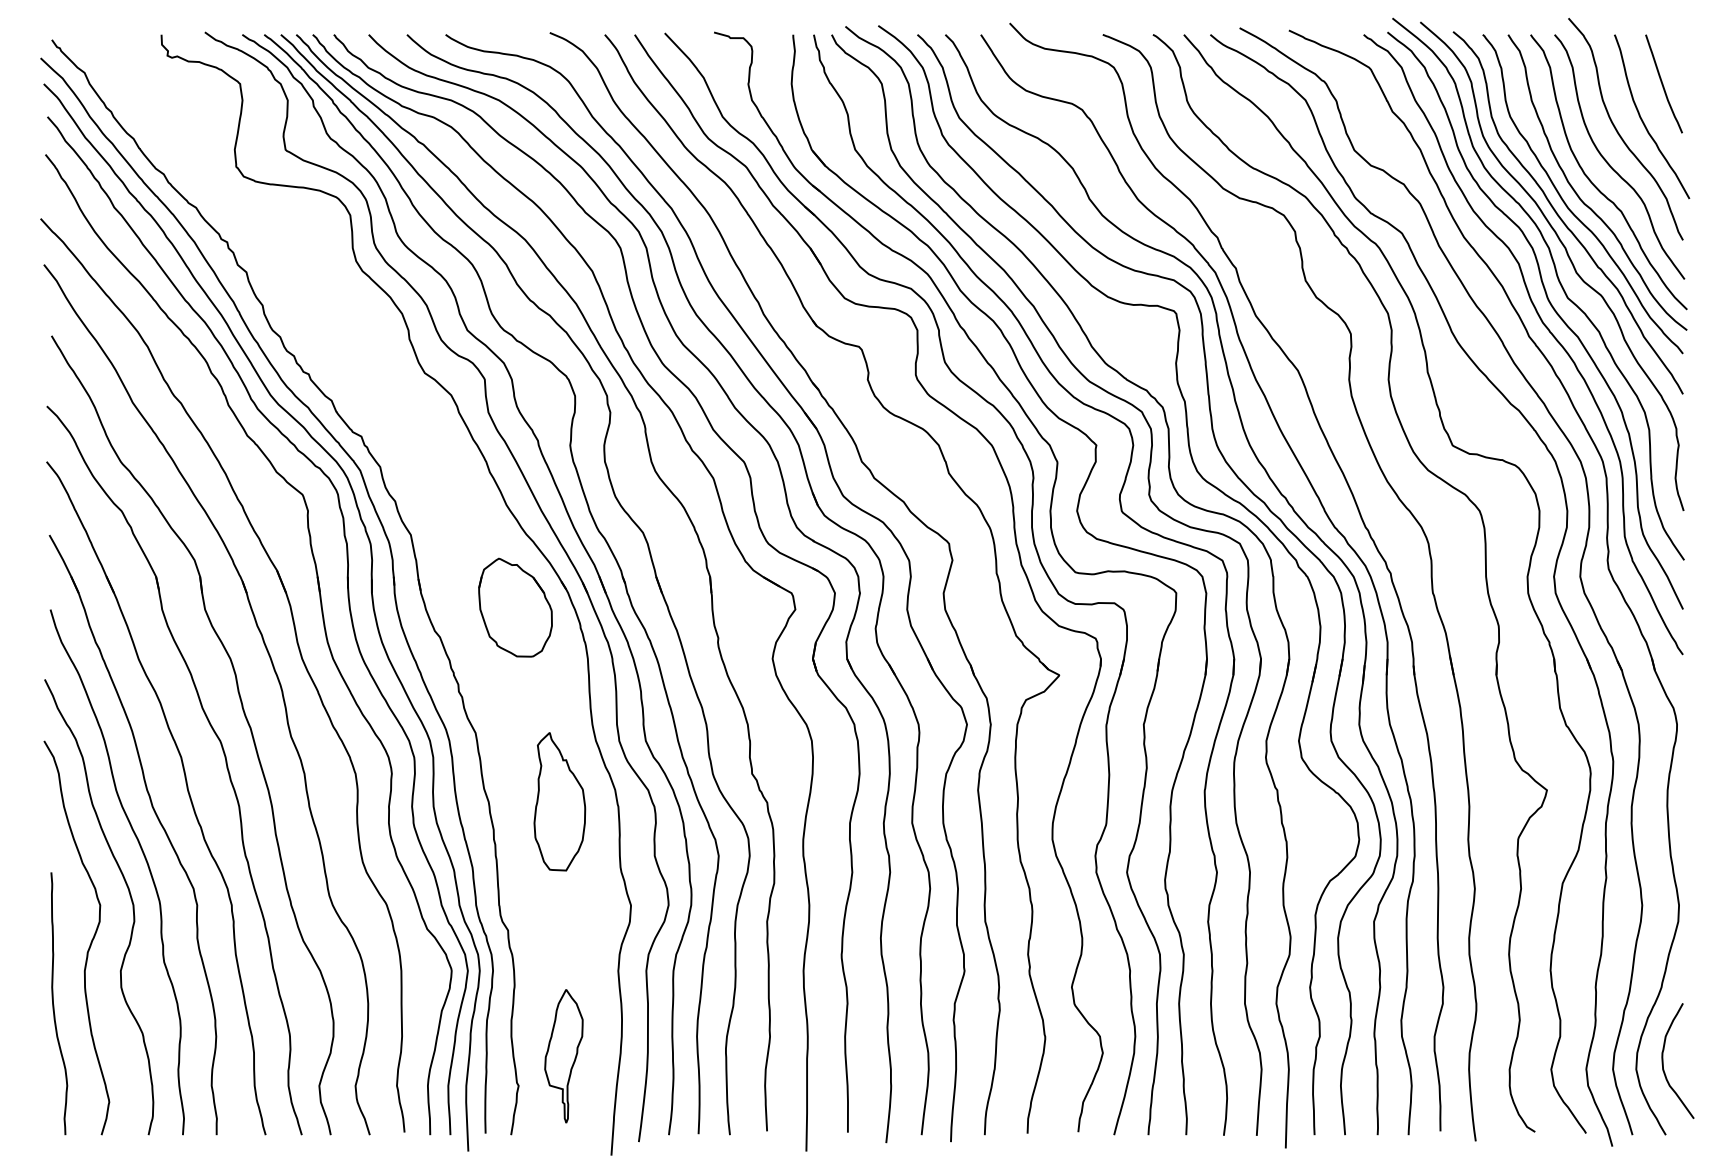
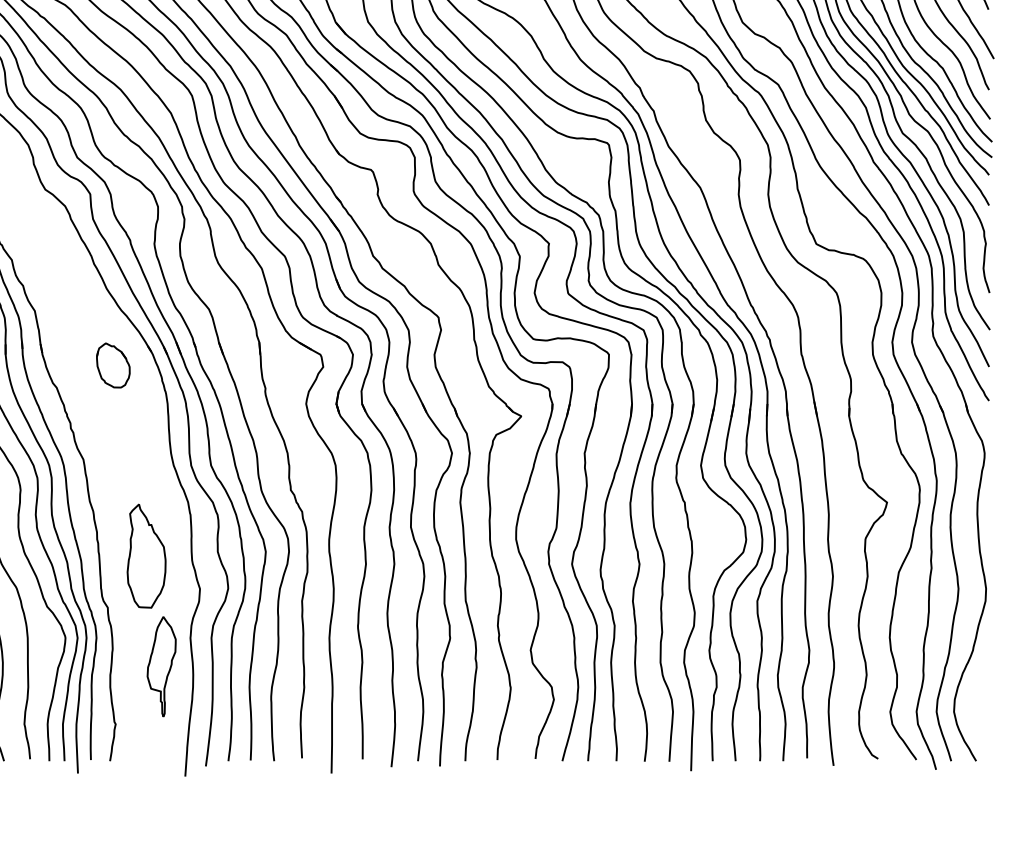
part: (515, 607) -> (113, 365), size x0.6
part: (559, 801) -> (146, 555), moved
part: (563, 1056) -> (161, 666), moved
curve: (1663, 1060) -> (974, 705), removed

